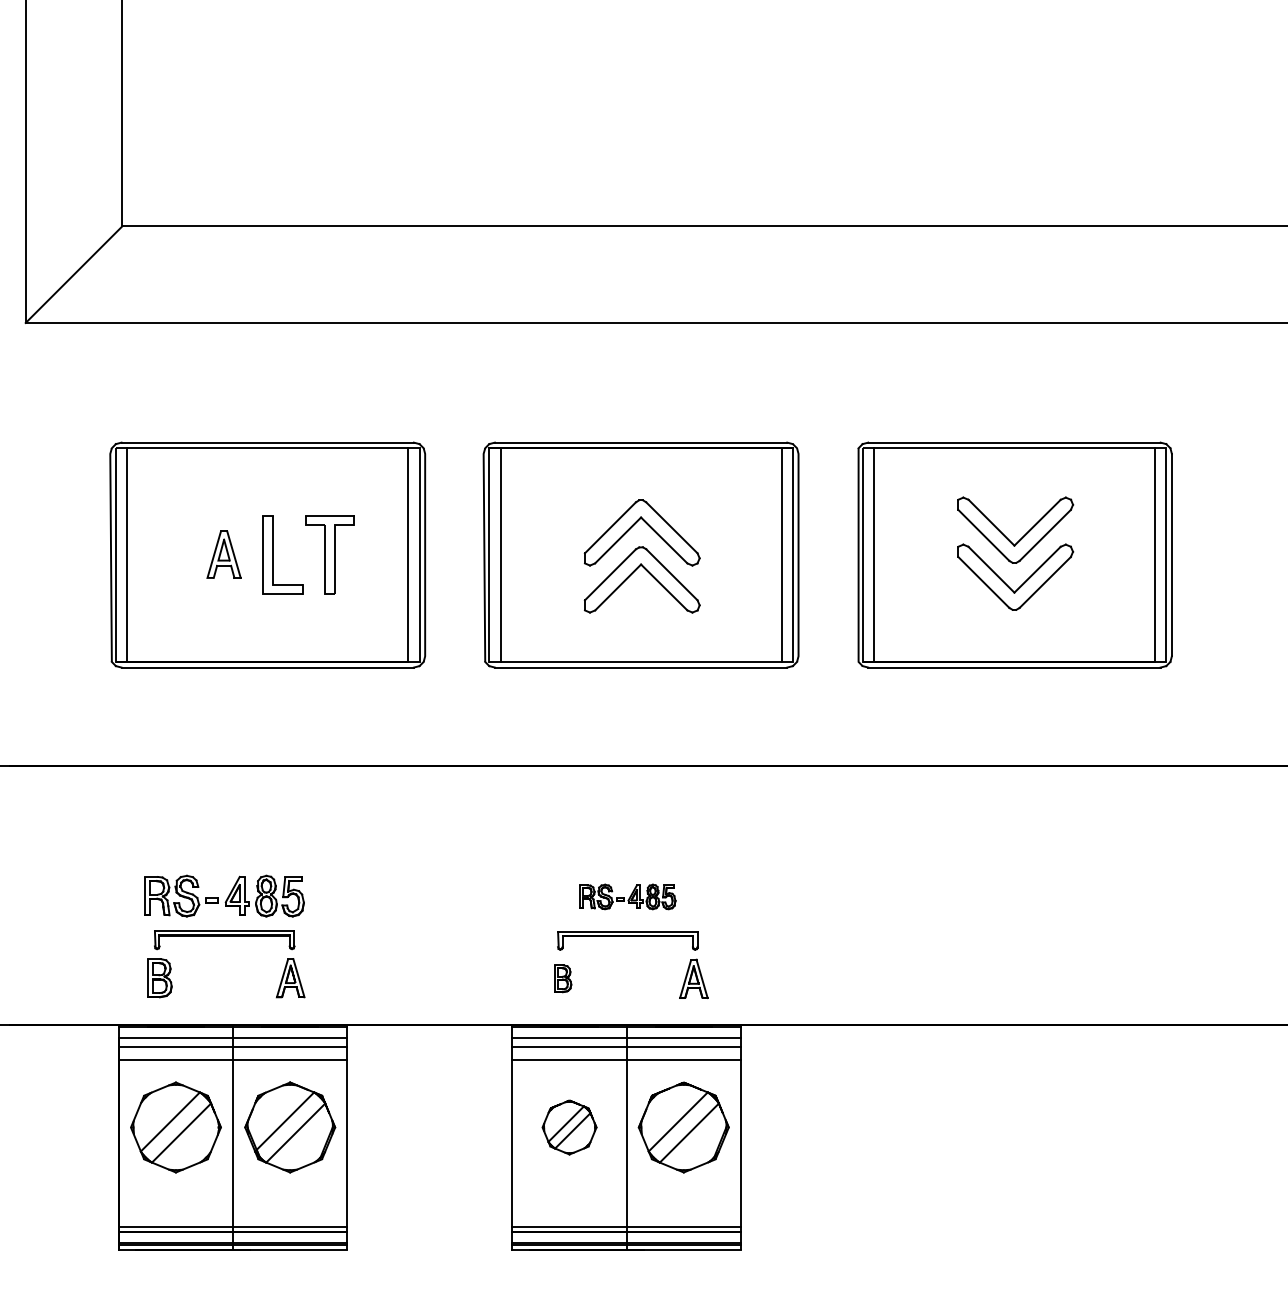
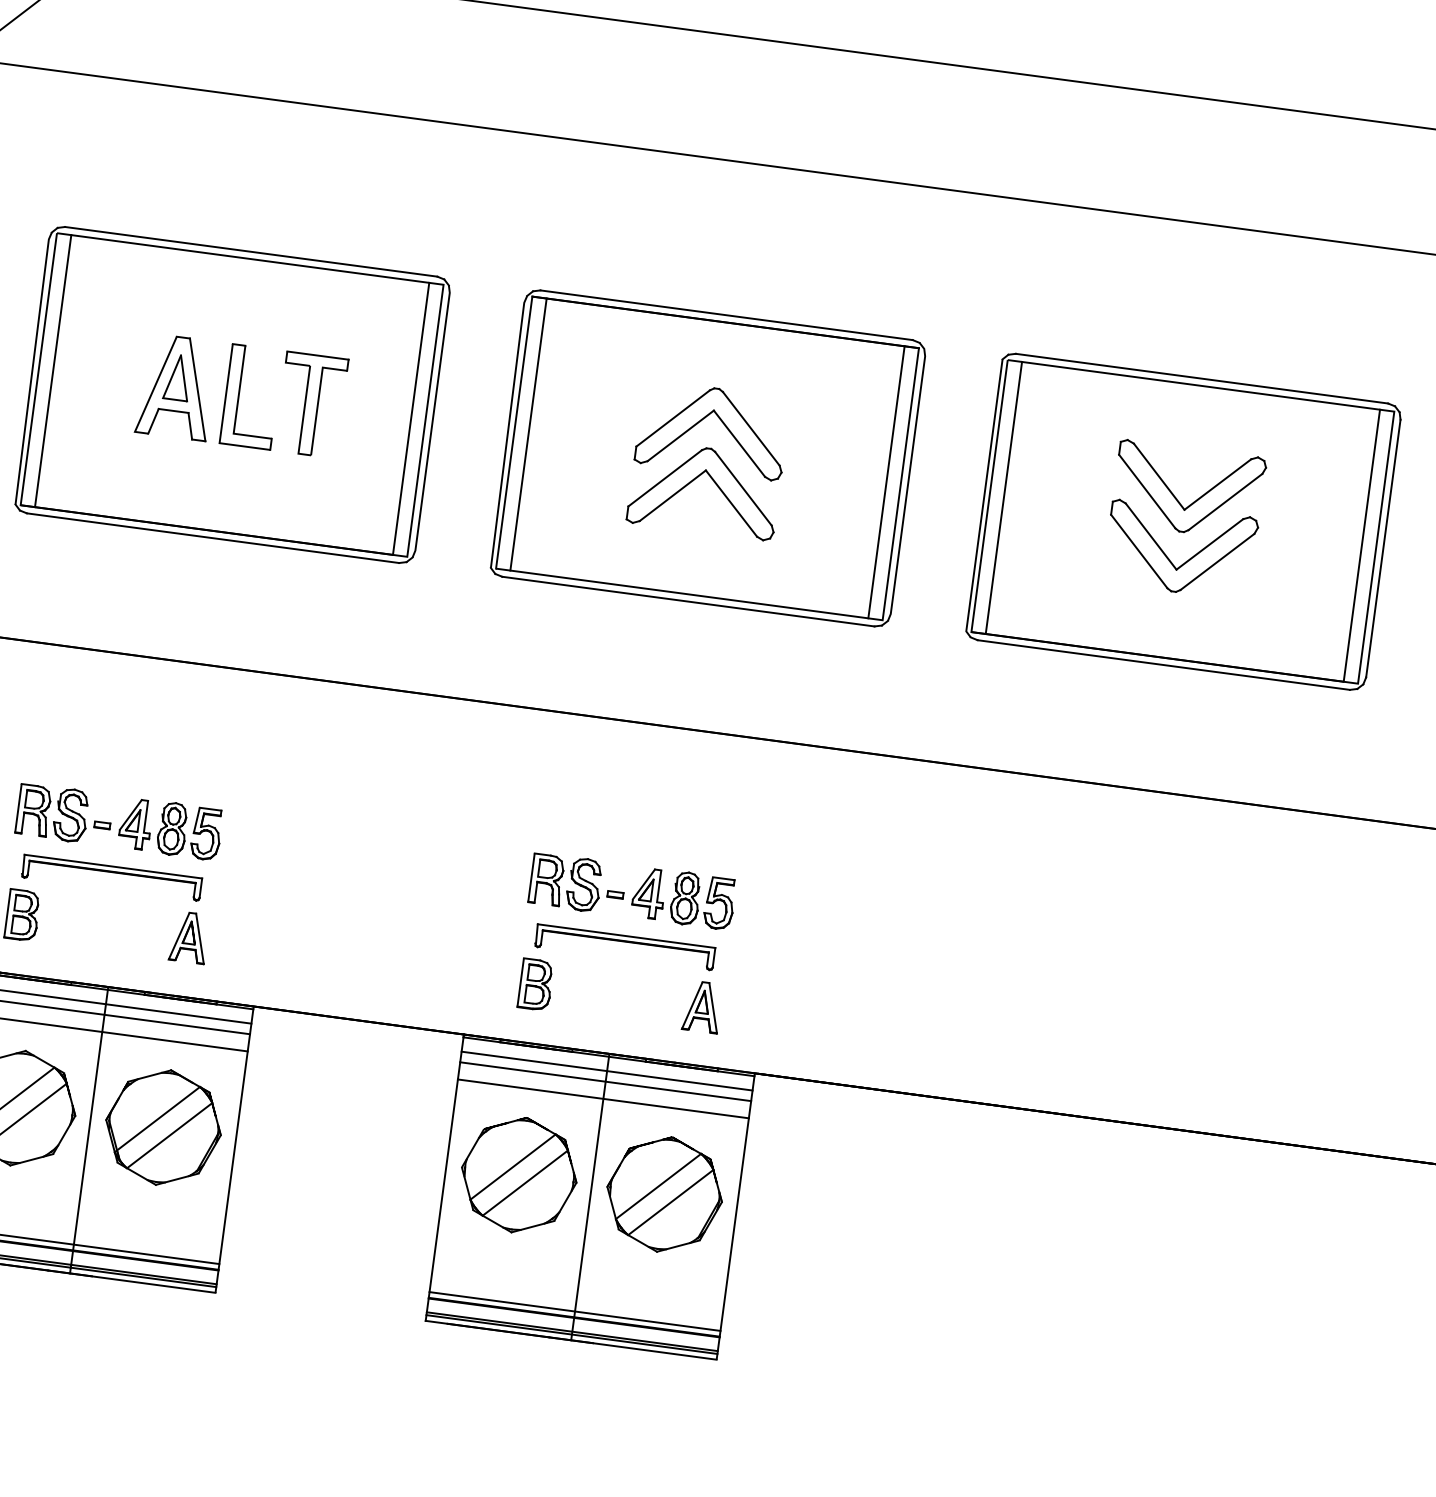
part: (223, 554) -> (175, 386), size x1.67
part: (627, 896) -> (632, 890), size x1.67
part: (562, 978) -> (535, 984), size x1.43
part: (569, 1127) -> (519, 1175), size x1.67

